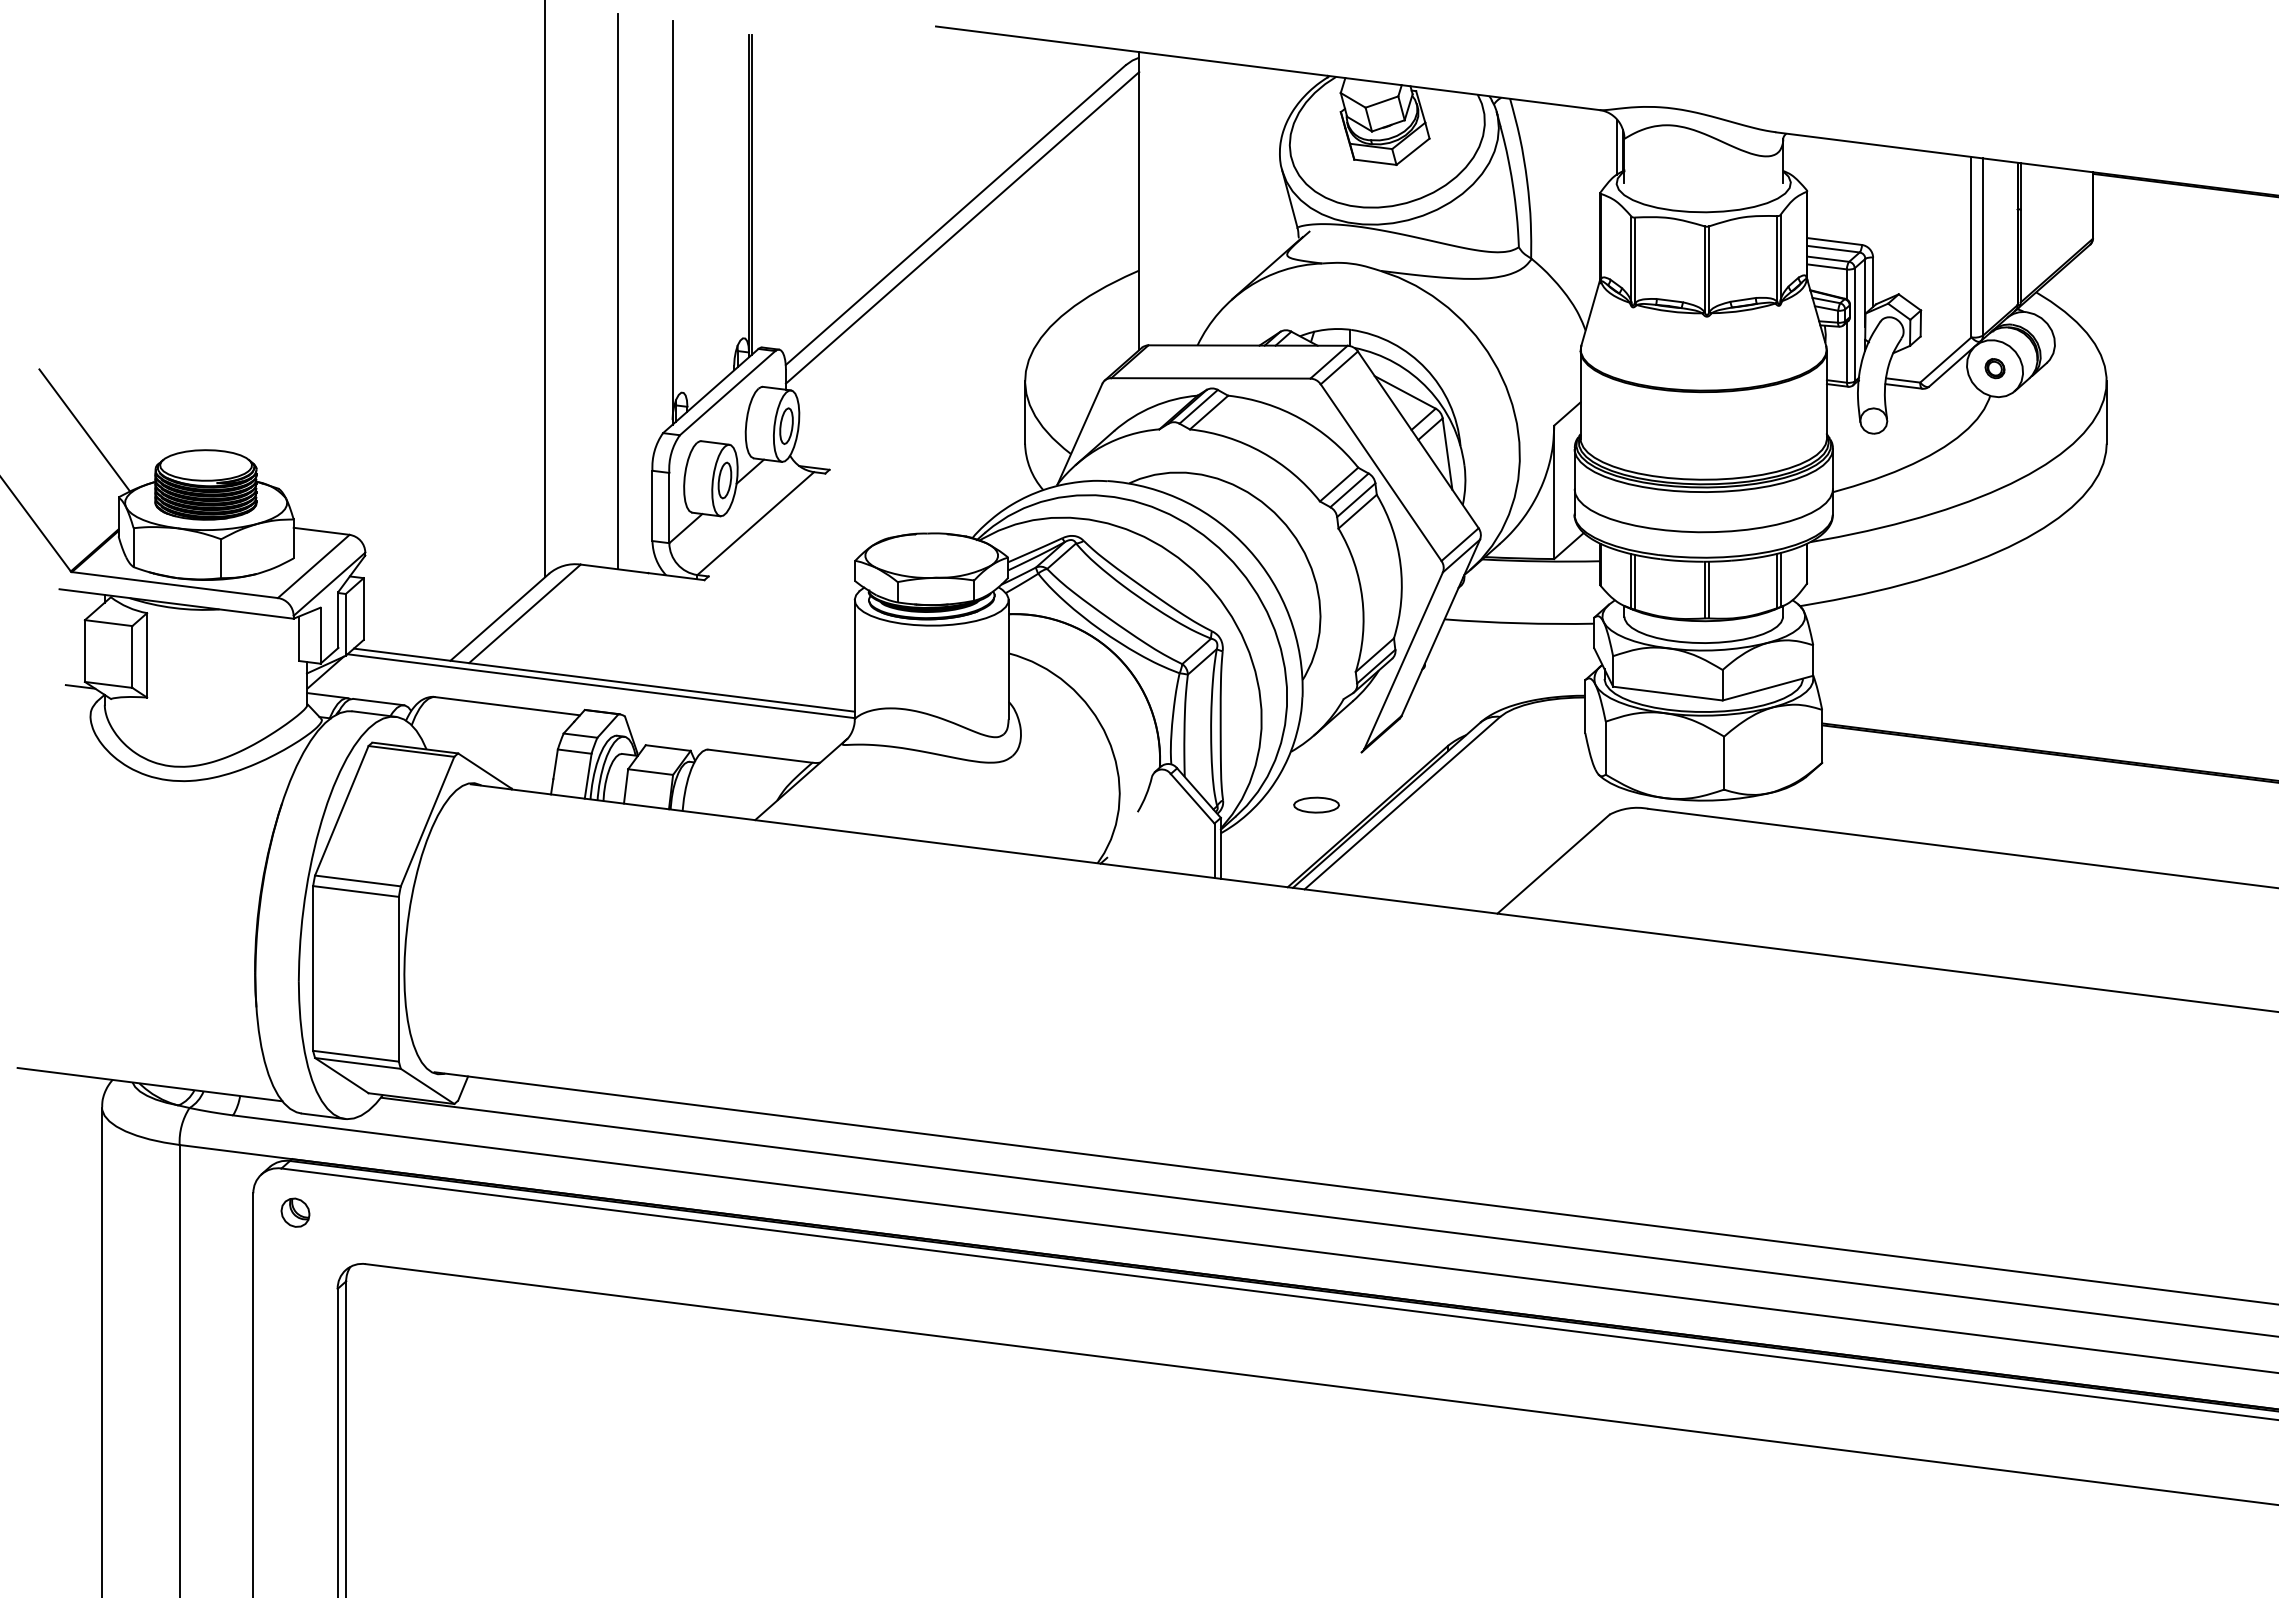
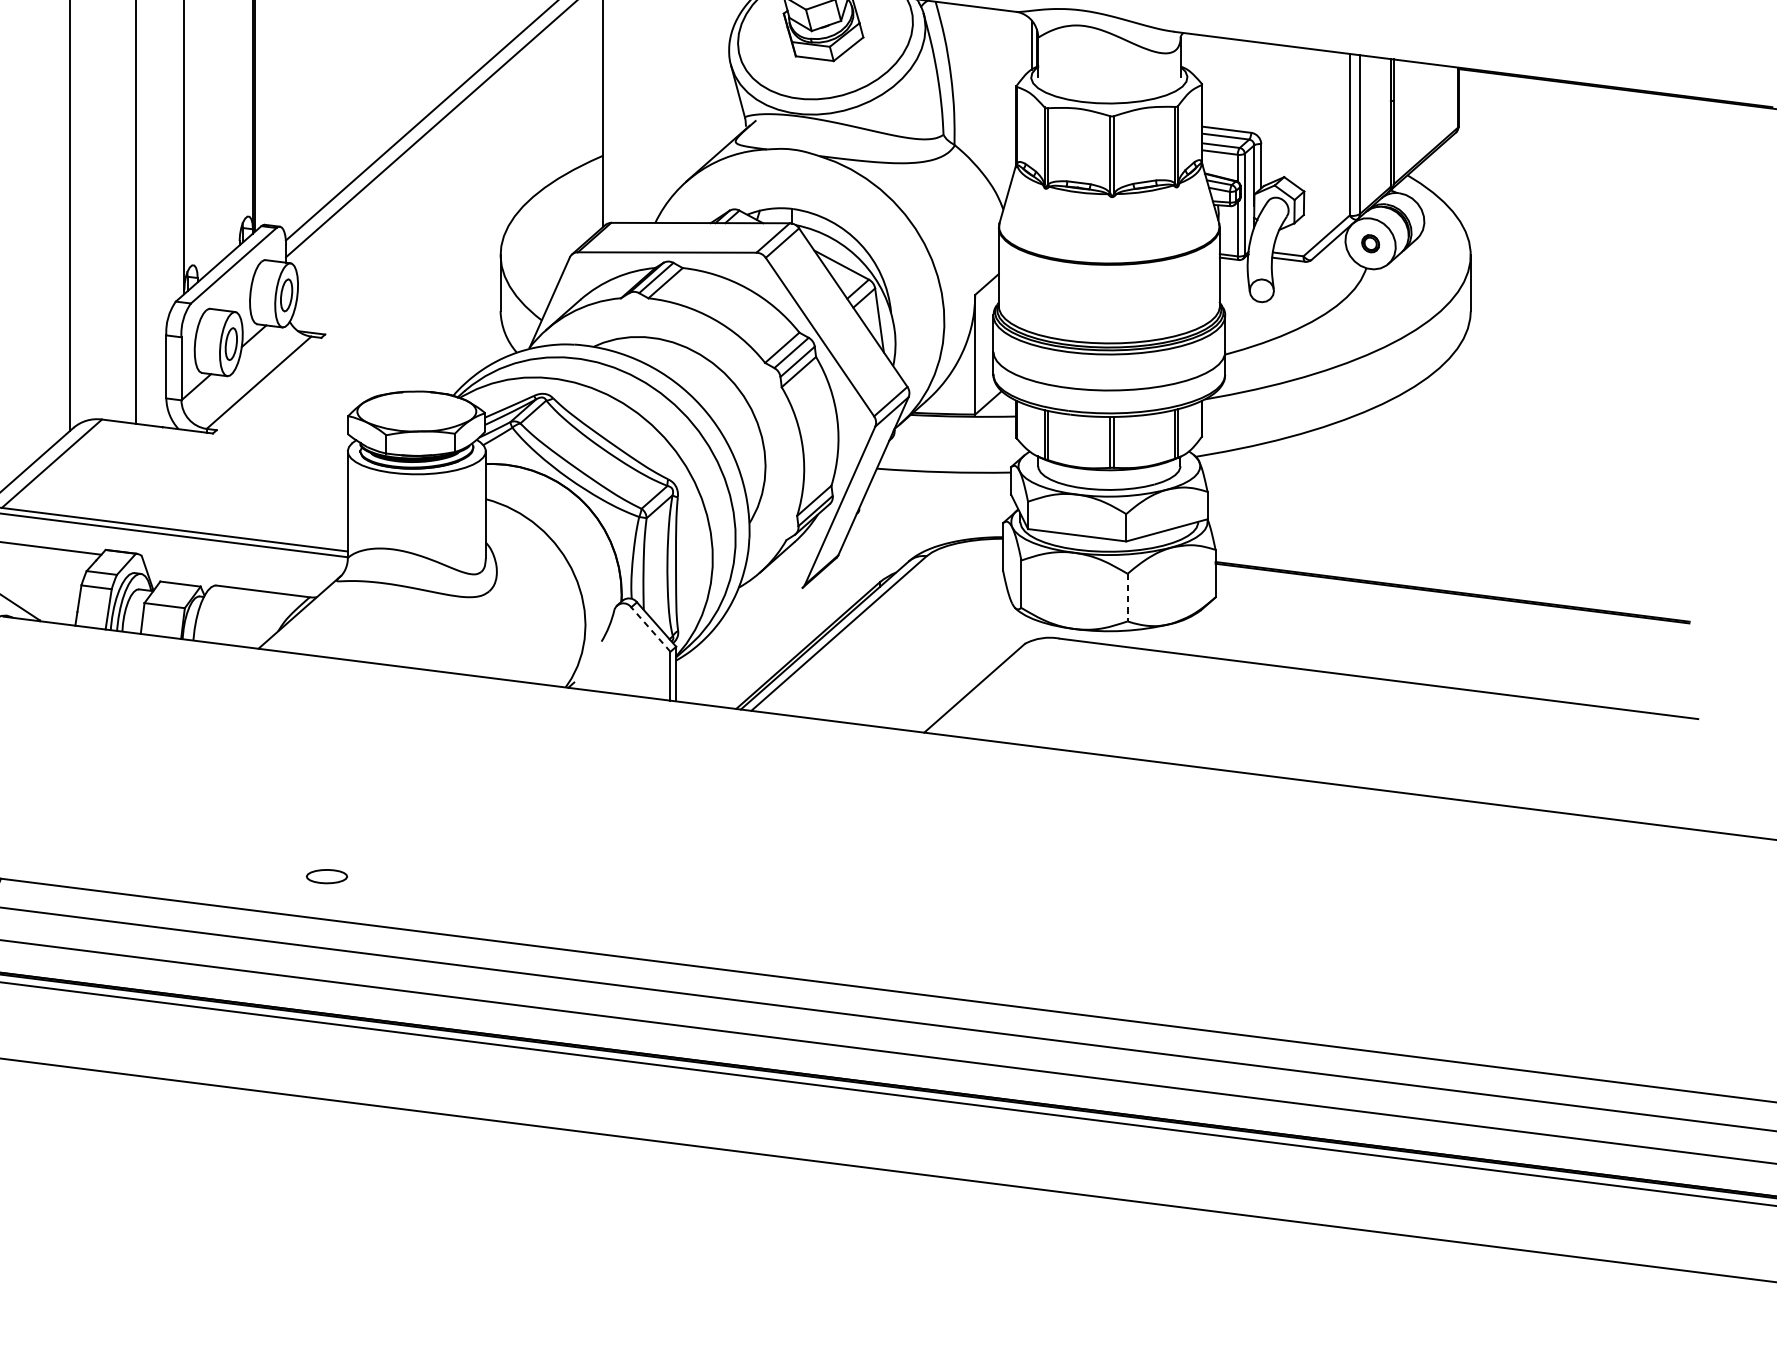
line: (1724, 763) -> (1127, 597), solid -> dashed
line: (1192, 798) -> (650, 629), solid -> dashed
part: (1316, 804) -> (326, 876), moved

